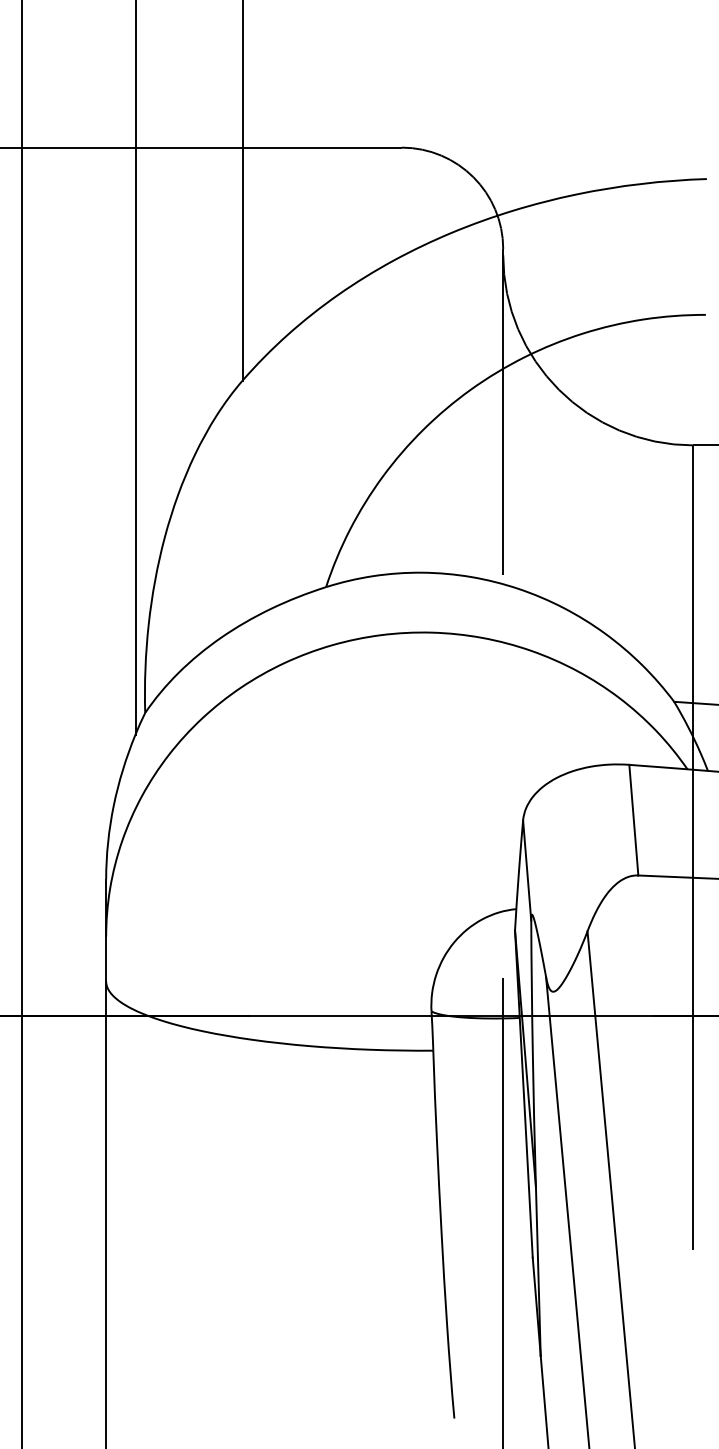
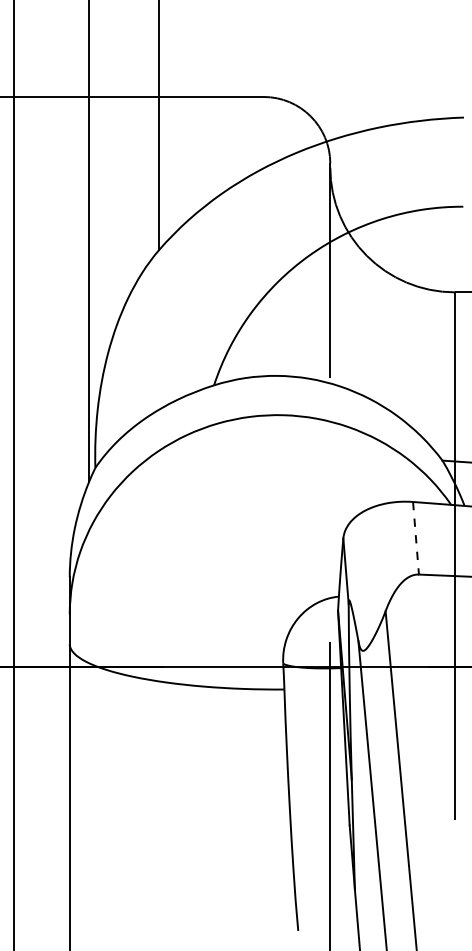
line: (634, 820) -> (416, 538), solid -> dashed

